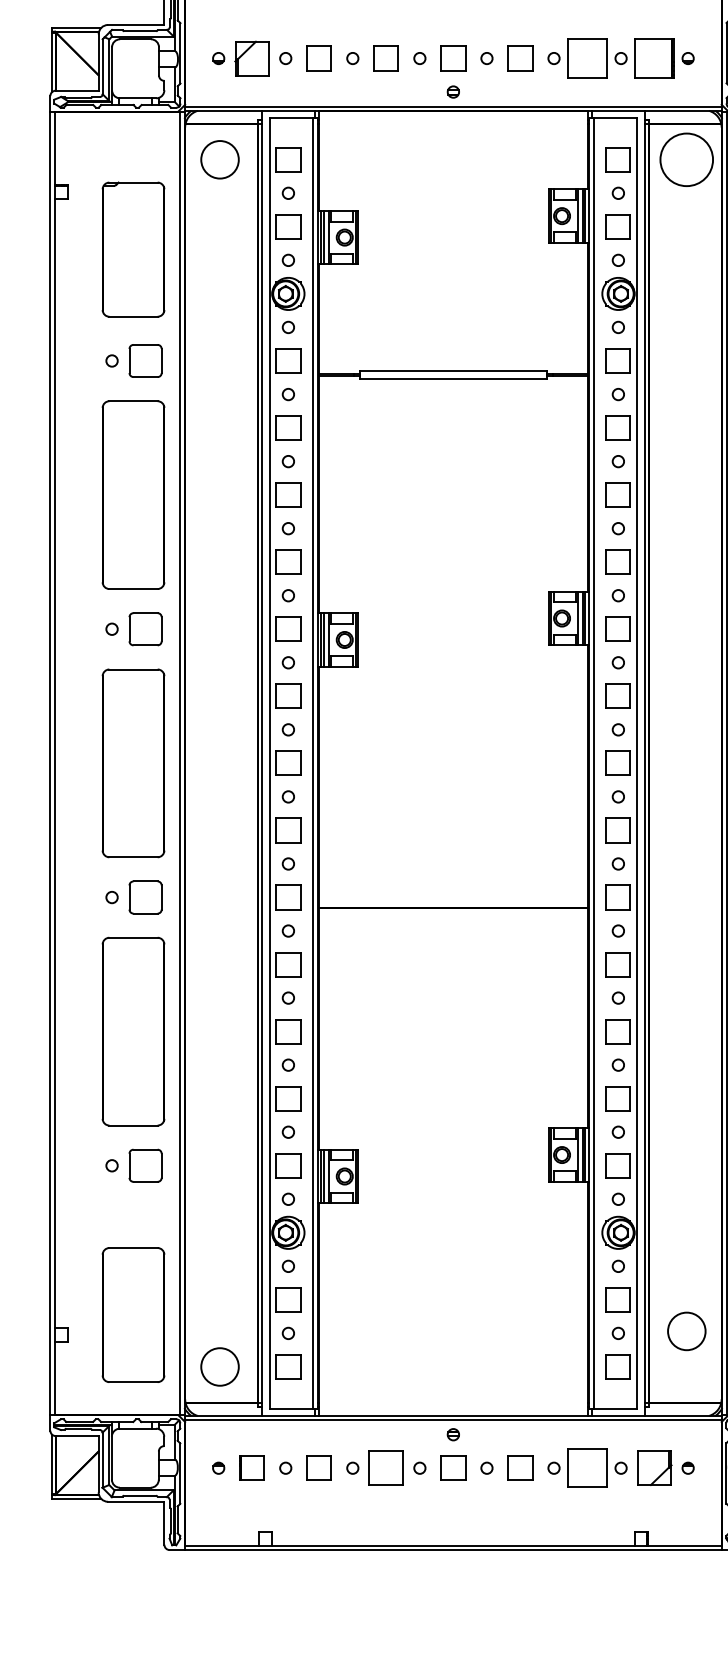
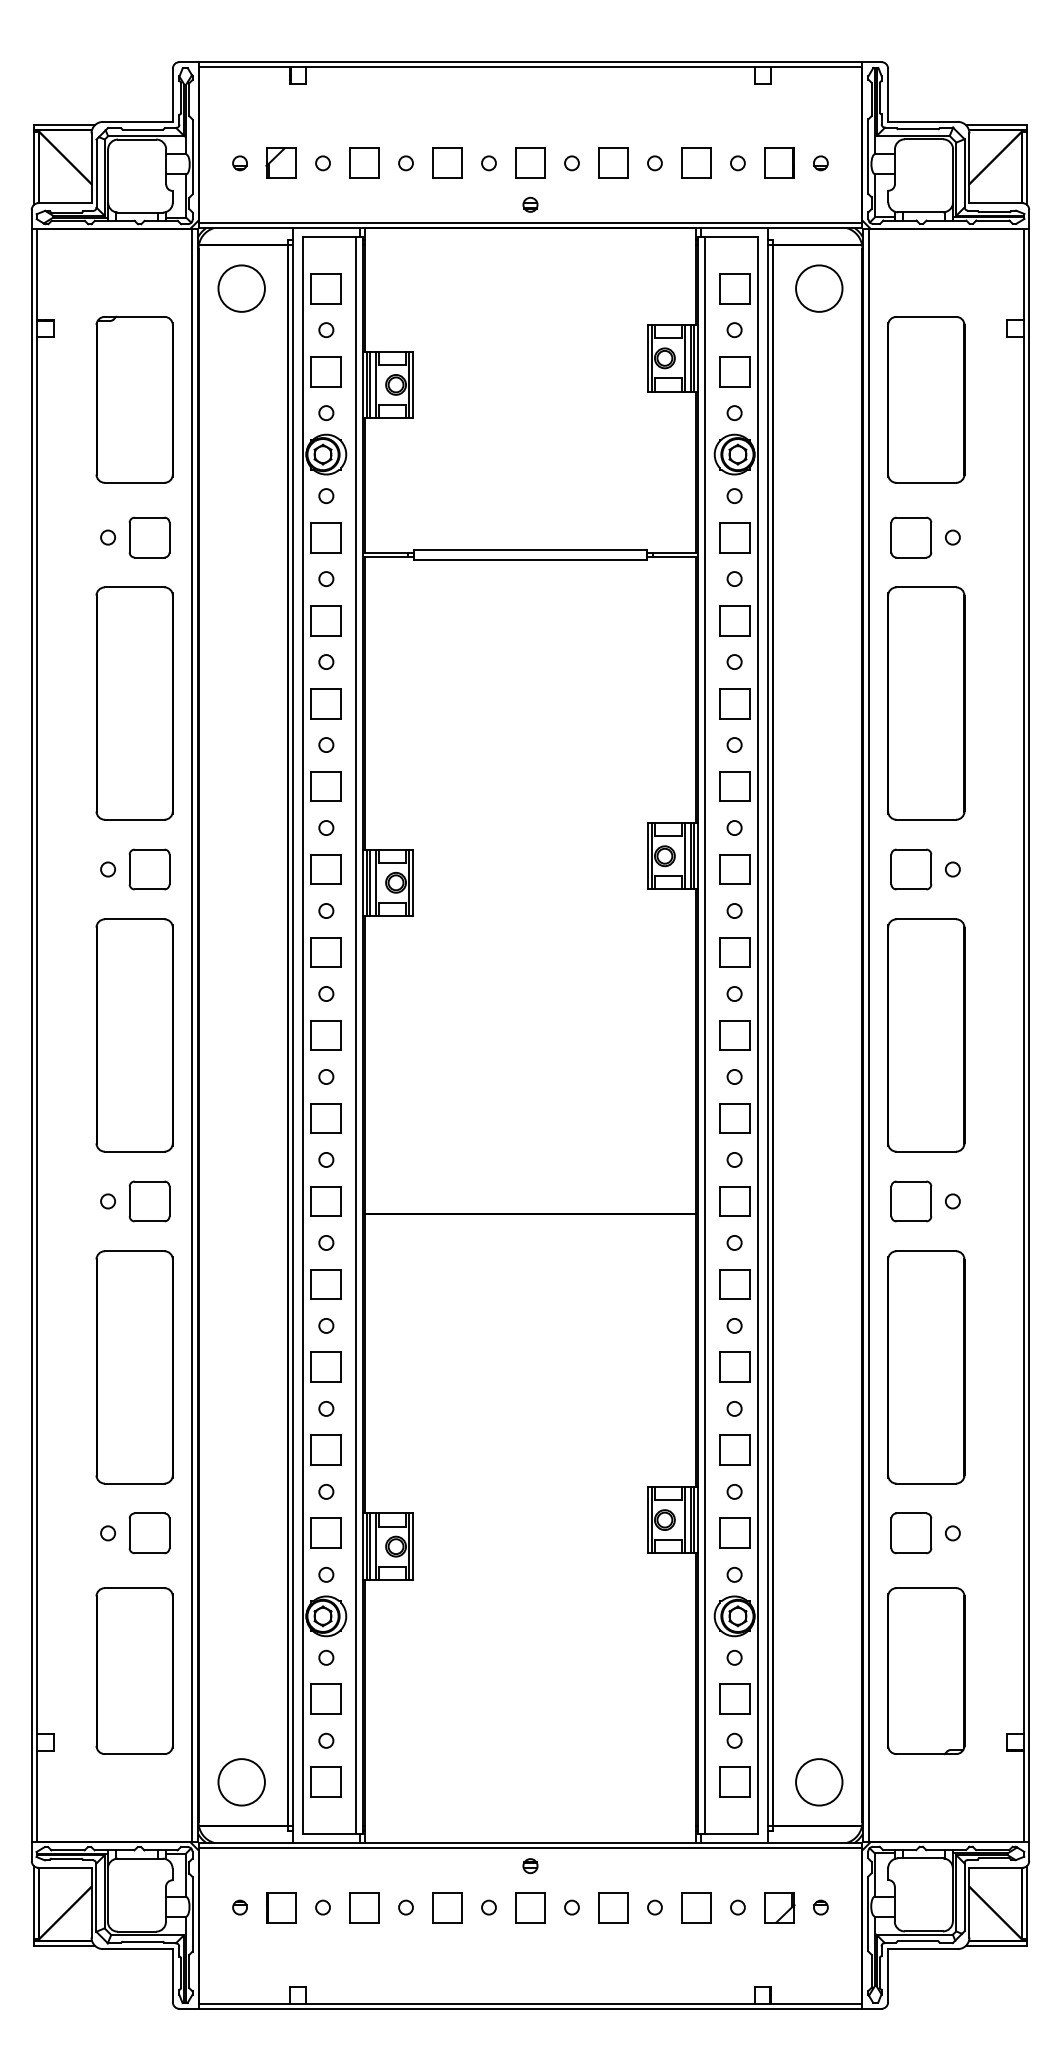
part: (251, 57) -> (280, 162), size x0.71
part: (587, 57) -> (696, 162), size x0.62
part: (654, 57) -> (779, 162), size x0.62
circle: (687, 159) -> (819, 288), size x0.71
part: (133, 1314) -> (134, 1670), moved
circle: (687, 1331) -> (819, 1782), moved
part: (386, 1468) -> (447, 1907), size x0.71
part: (587, 1468) -> (696, 1907), size x0.62
part: (654, 1468) -> (779, 1907), size x0.71

